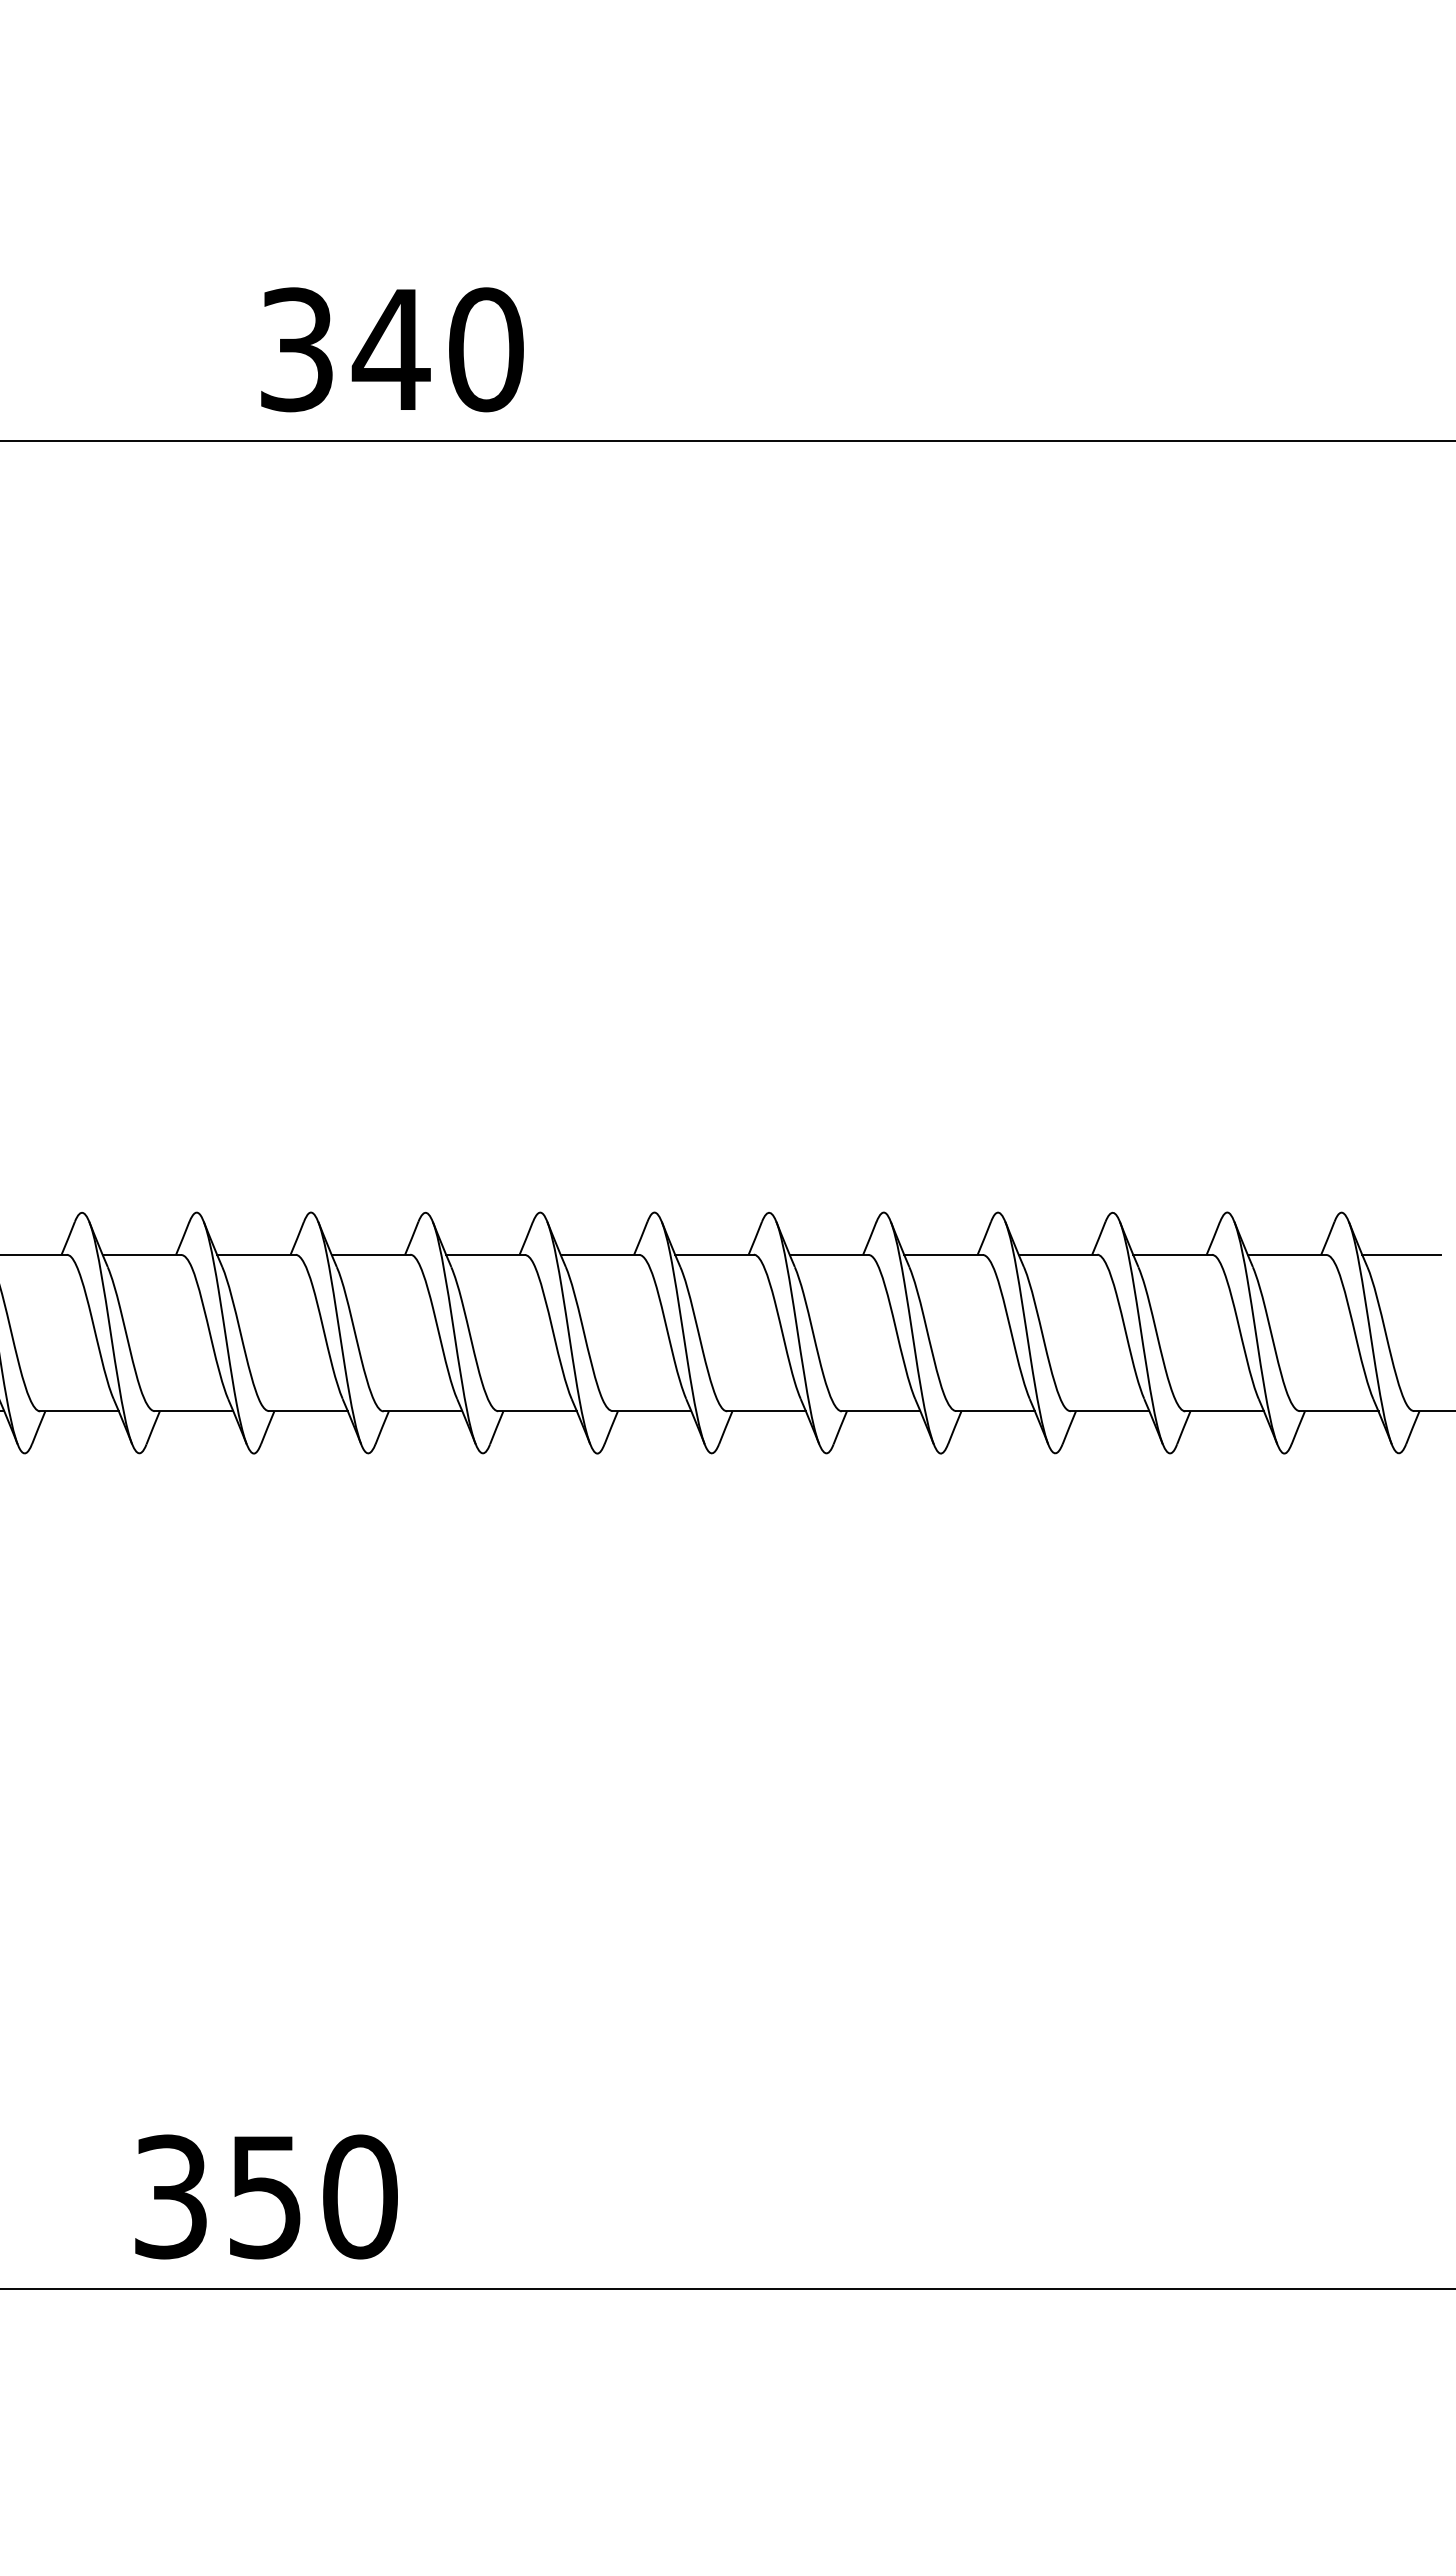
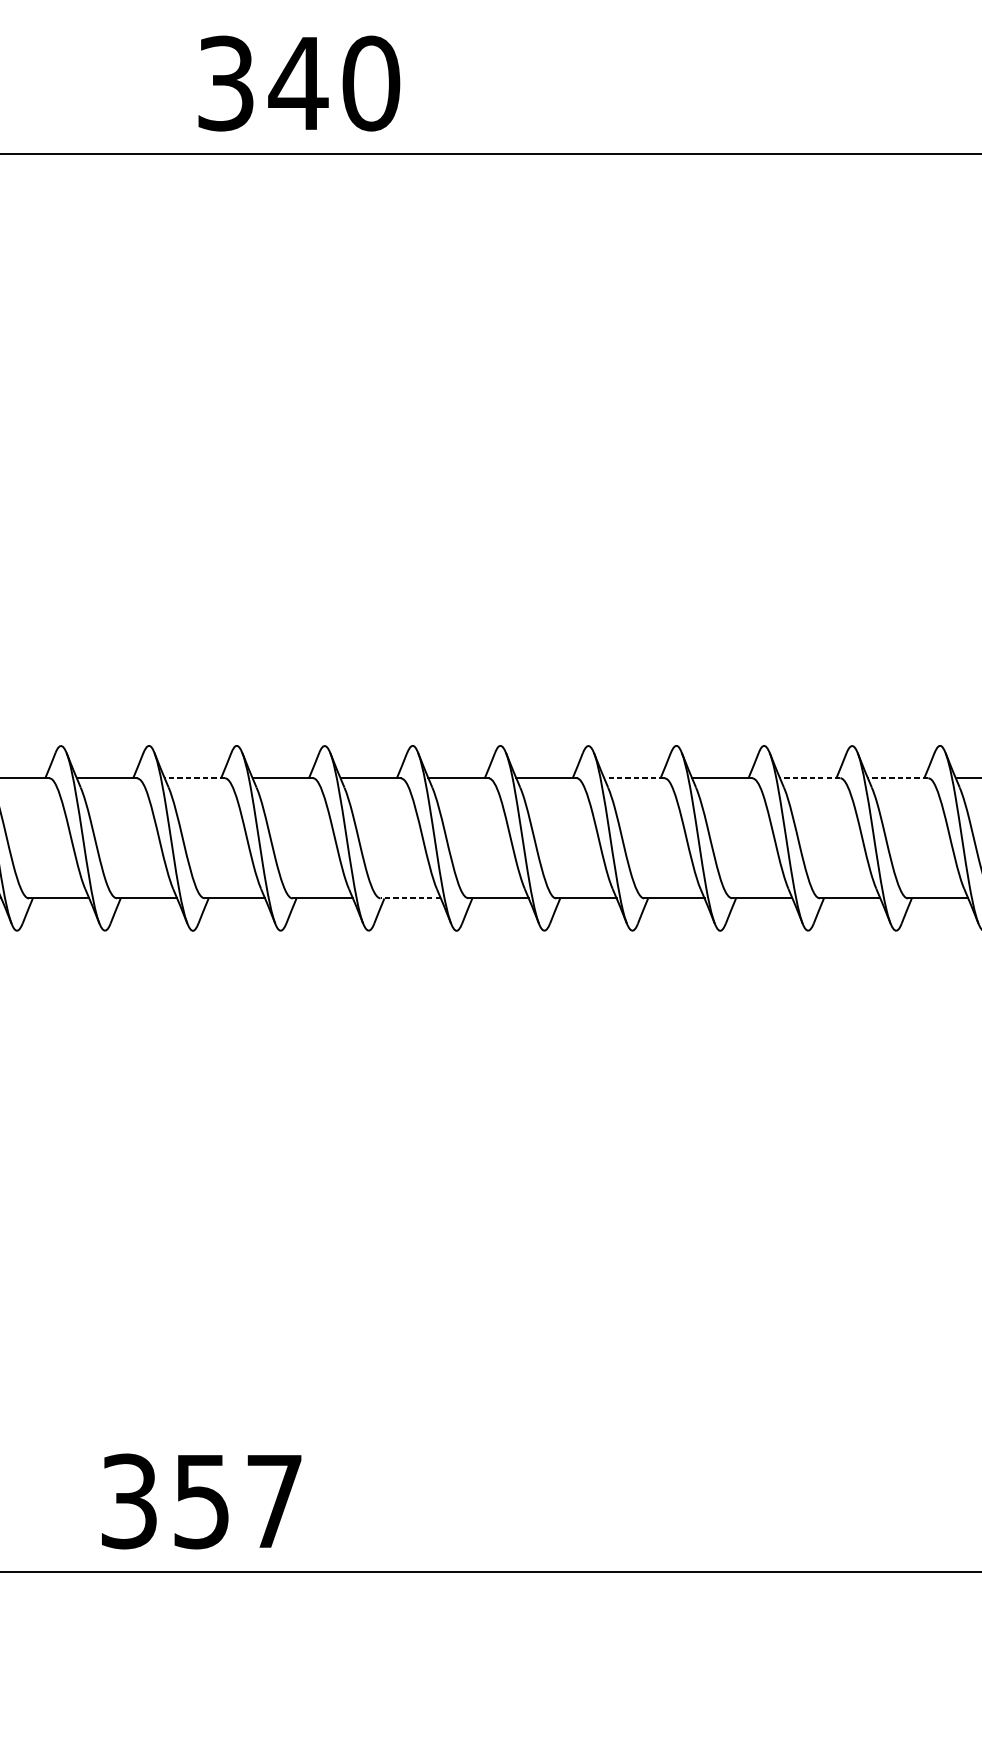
line: (255, 1254) -> (194, 778), solid -> dashed
line: (828, 1254) -> (634, 778), solid -> dashed
line: (1057, 1254) -> (809, 778), solid -> dashed
line: (1172, 1254) -> (898, 778), solid -> dashed
line: (537, 1411) -> (410, 898), solid -> dashed
text: (360, 2196) -> (274, 1501), 350 -> 357

